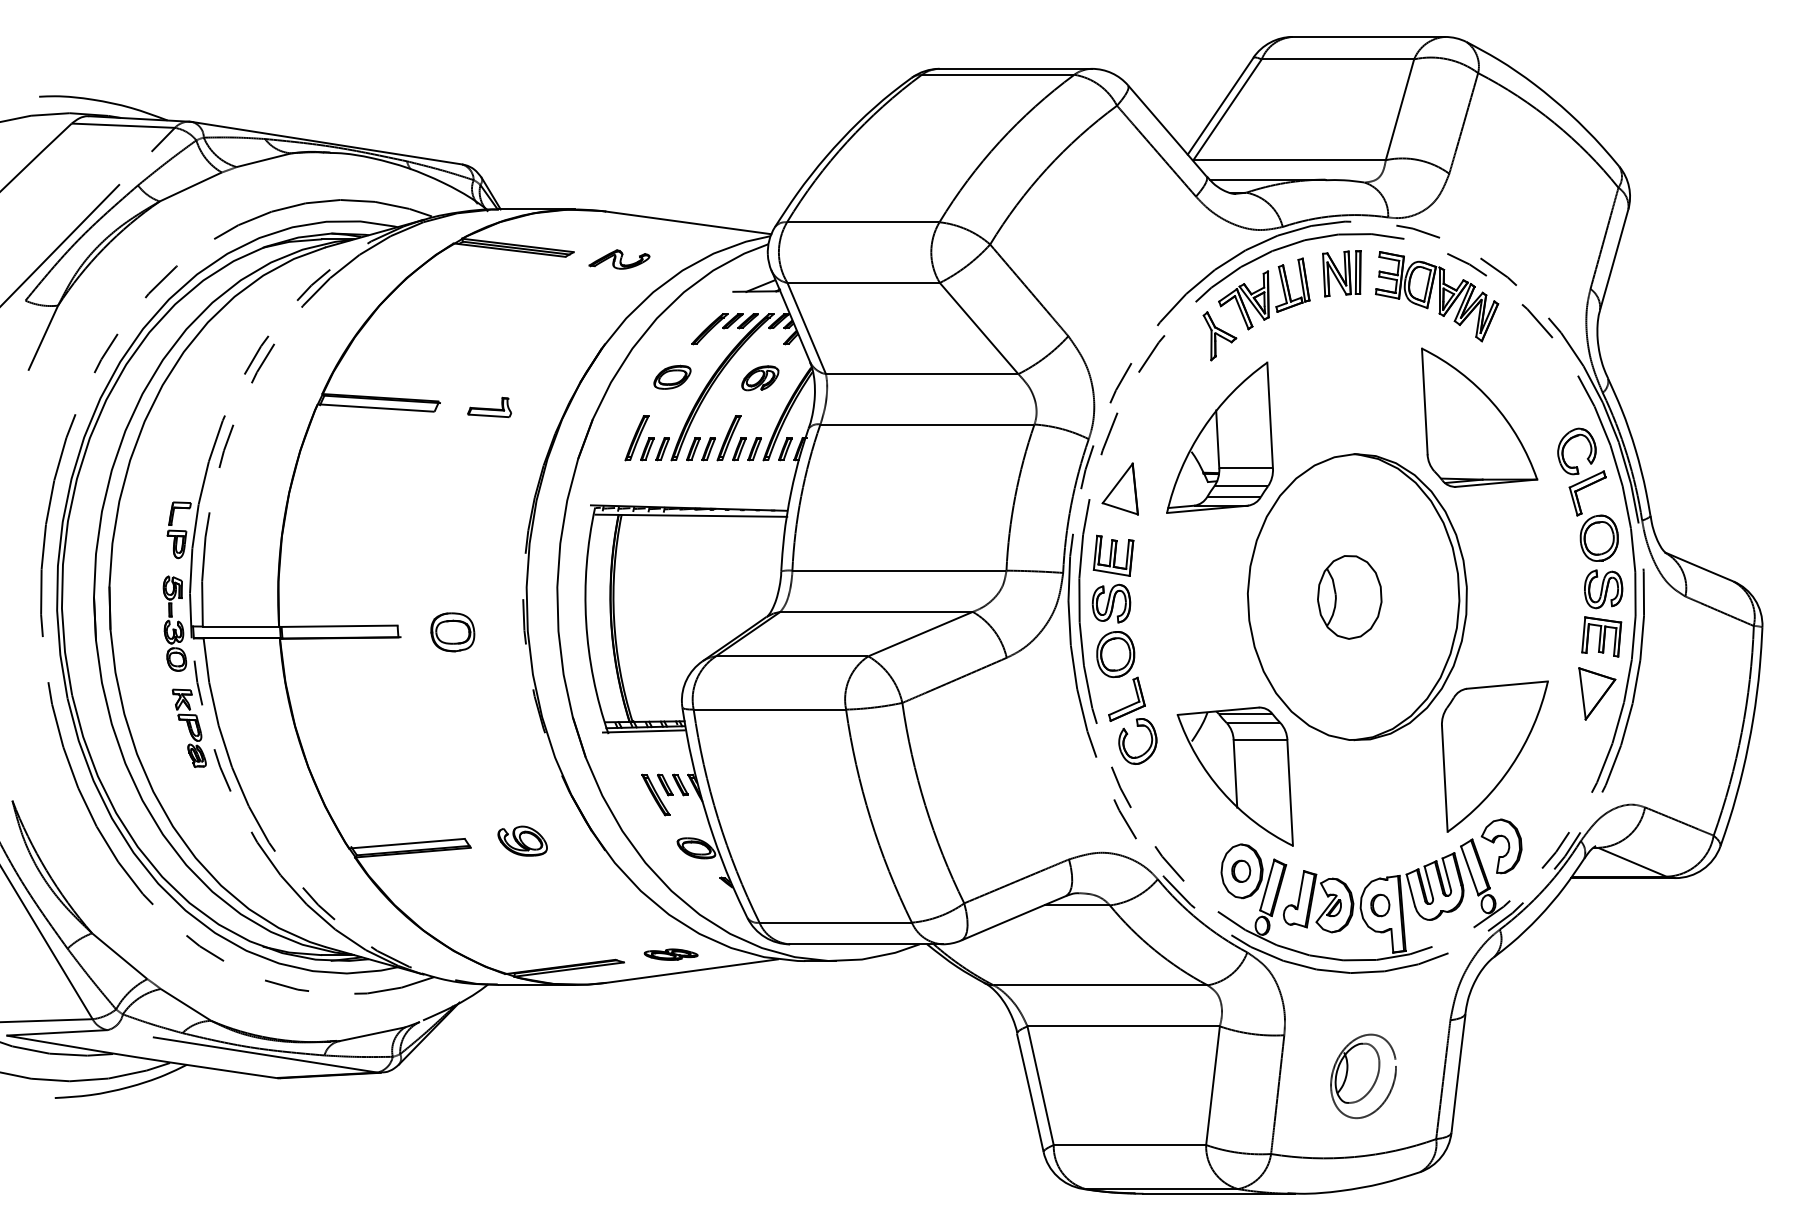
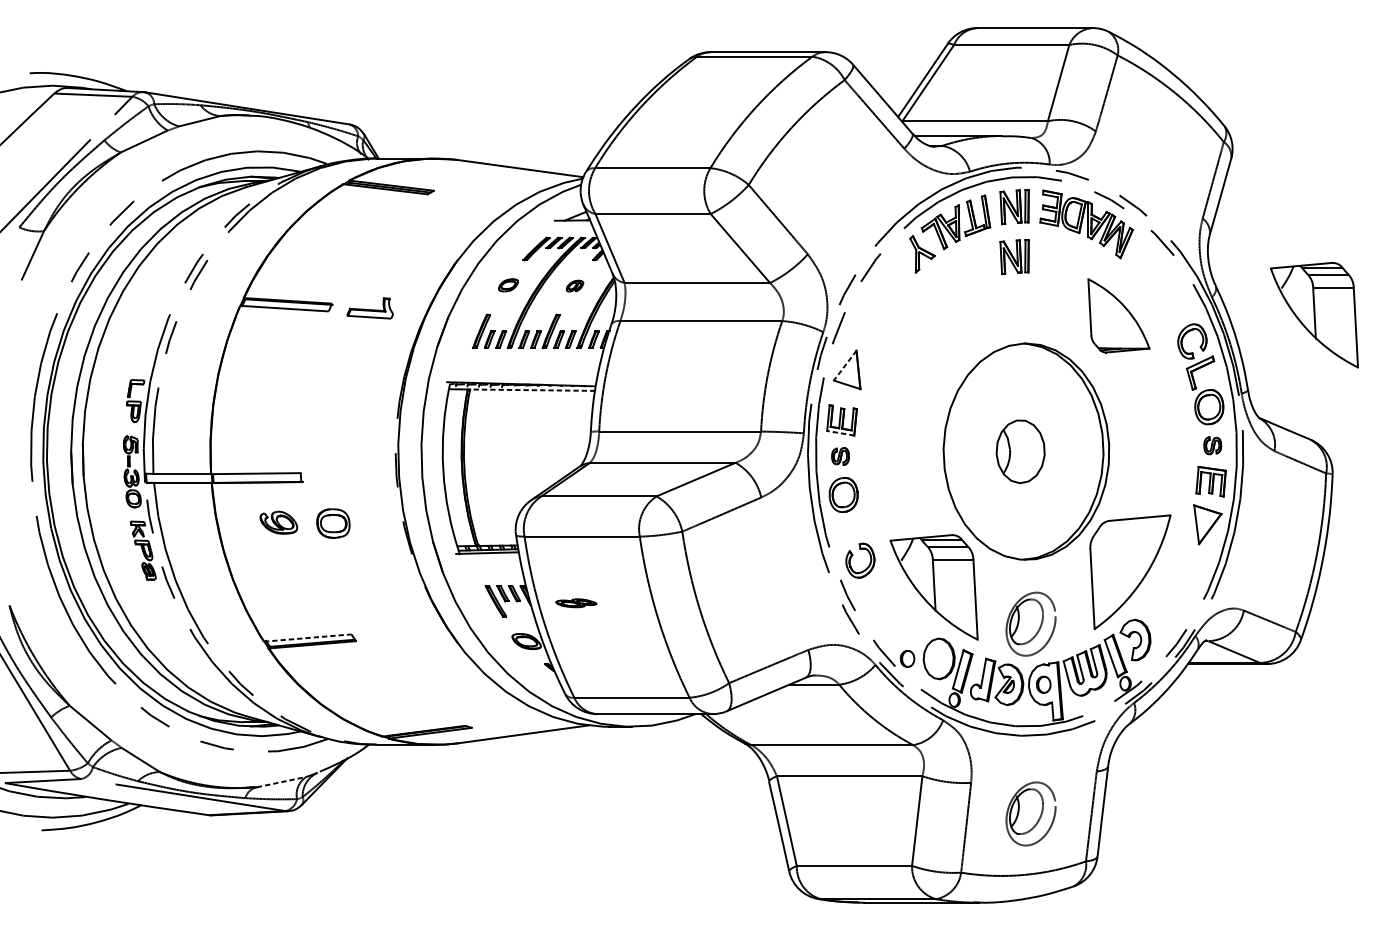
part: (619, 259) -> (468, 196), removed
part: (1341, 339) -> (1014, 256), added
part: (672, 376) -> (508, 284), size x0.7
part: (760, 378) -> (575, 286), size x0.6
part: (489, 406) -> (370, 307), size x1.4
part: (1737, 416) -> (1313, 315), added
part: (1479, 417) -> (1118, 315), size x0.7
part: (1219, 437) -> (922, 330), removed
line: (1117, 483) -> (845, 365), solid -> dashed
line: (704, 515) -> (532, 389), solid -> dashed
line: (1111, 572) -> (840, 432), solid -> dashed
part: (1603, 589) -> (1212, 445), size x0.6
part: (1111, 603) -> (840, 456), size x0.6
part: (452, 632) -> (333, 523), moved
part: (1127, 705) -> (852, 533), removed
part: (1363, 825) -> (1031, 624), added
part: (522, 840) -> (278, 522), moved
line: (407, 843) -> (308, 637), solid -> dashed
part: (1241, 870) -> (907, 658), moved
part: (670, 954) -> (575, 603), moved
line: (372, 1034) -> (281, 782), solid -> dashed

